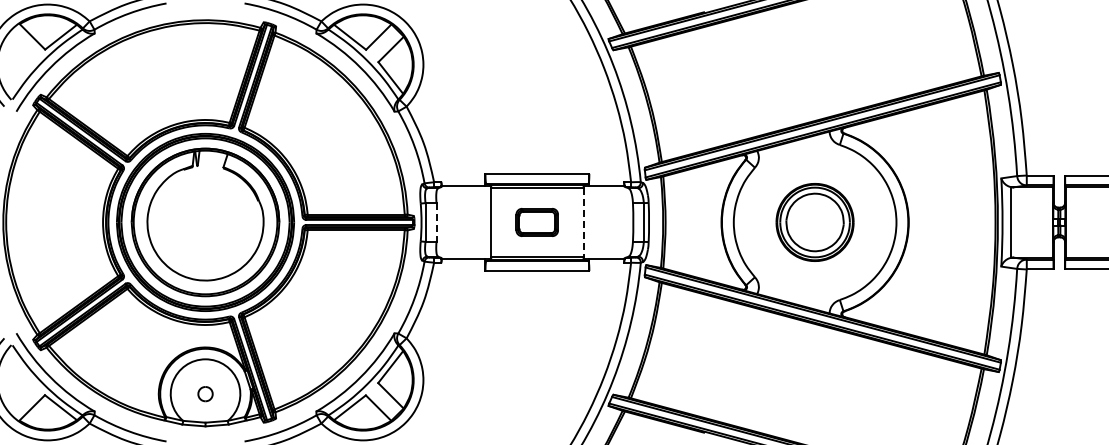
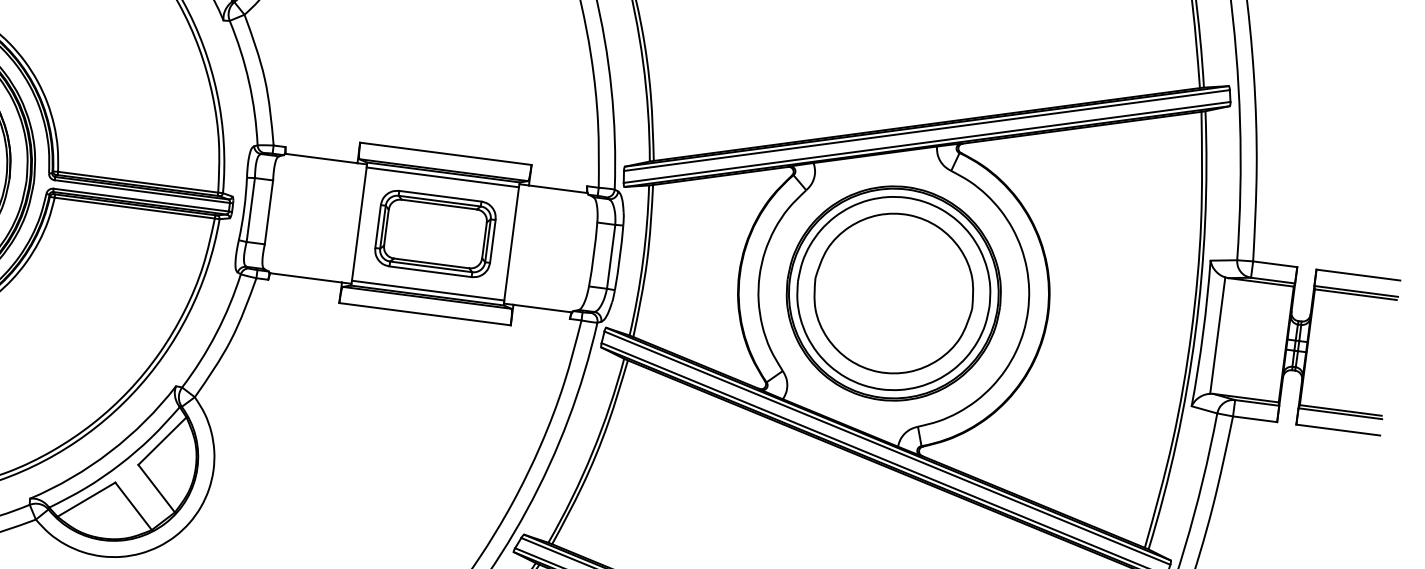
line: (436, 222) -> (268, 212), dashed -> solid
part: (536, 222) -> (433, 233), size x1.67
line: (583, 222) -> (511, 243), dashed -> solid
part: (814, 222) -> (892, 293), size x1.67

